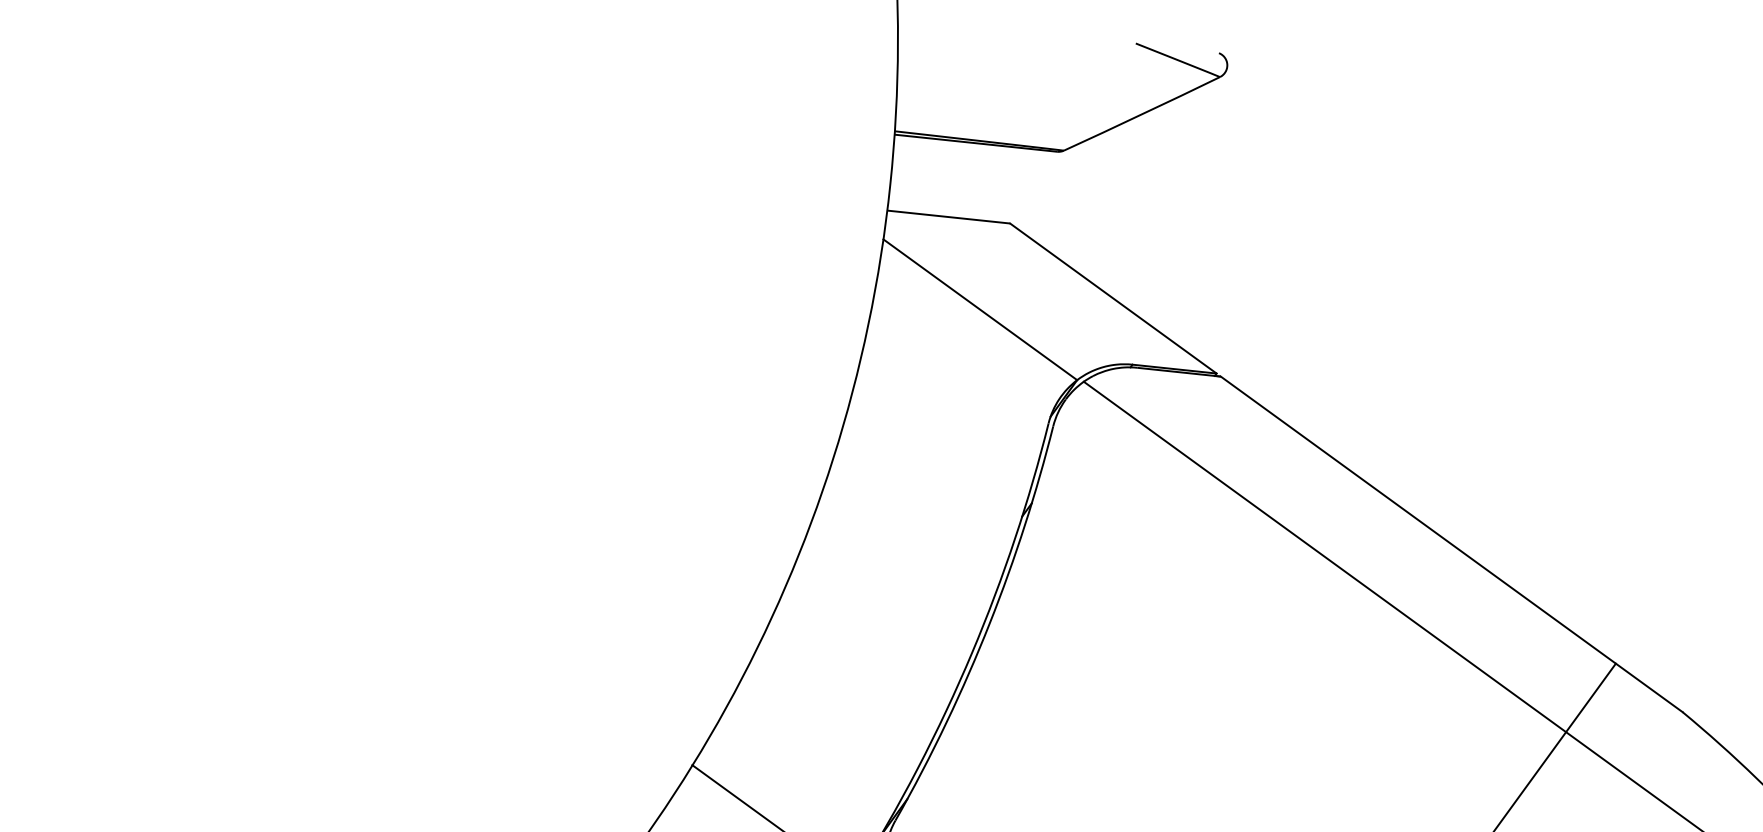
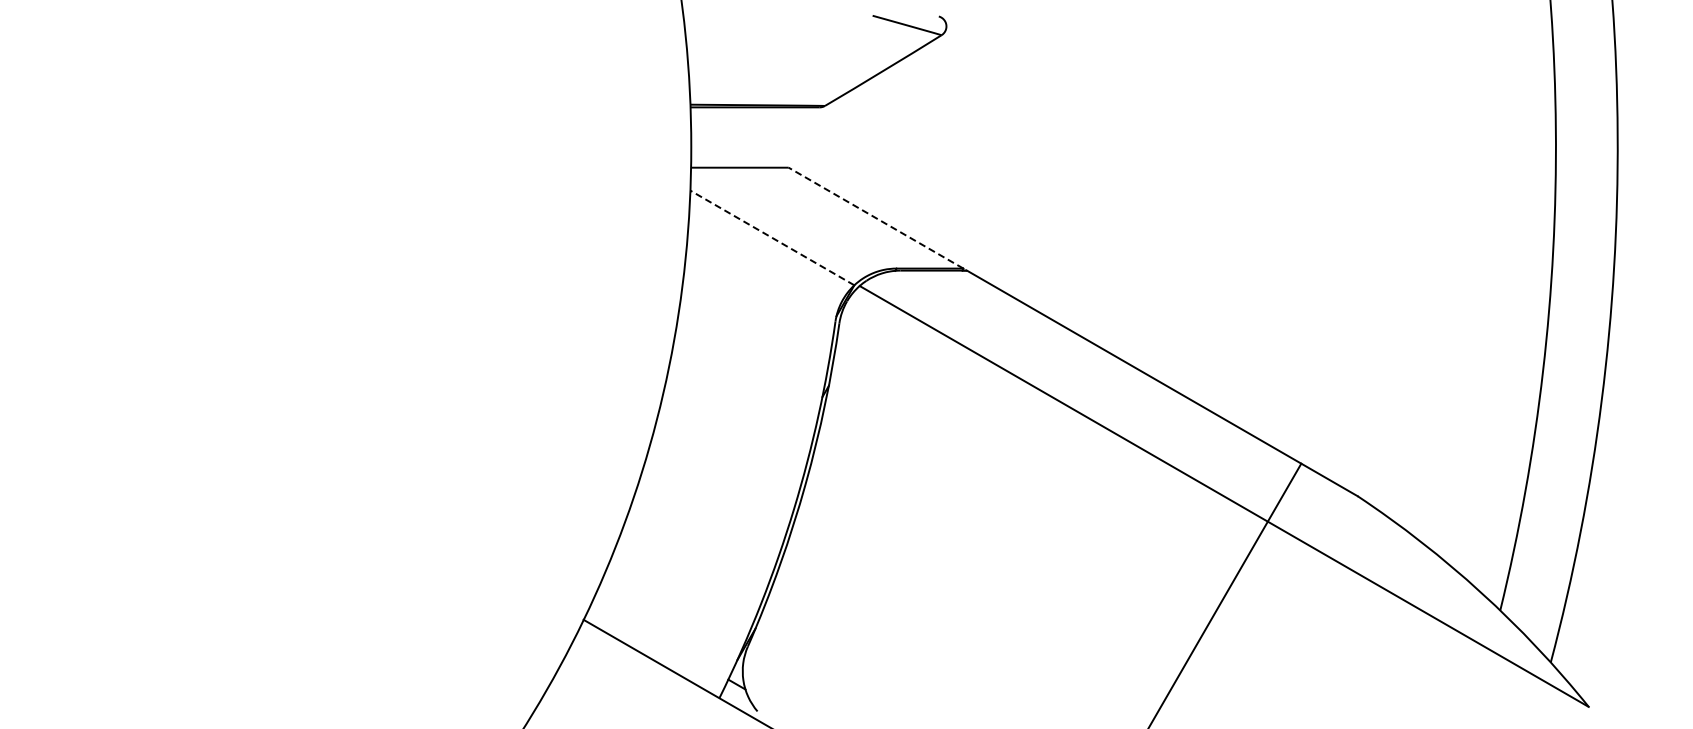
line: (1113, 299) -> (876, 218), solid -> dashed
line: (980, 309) -> (772, 237), solid -> dashed

